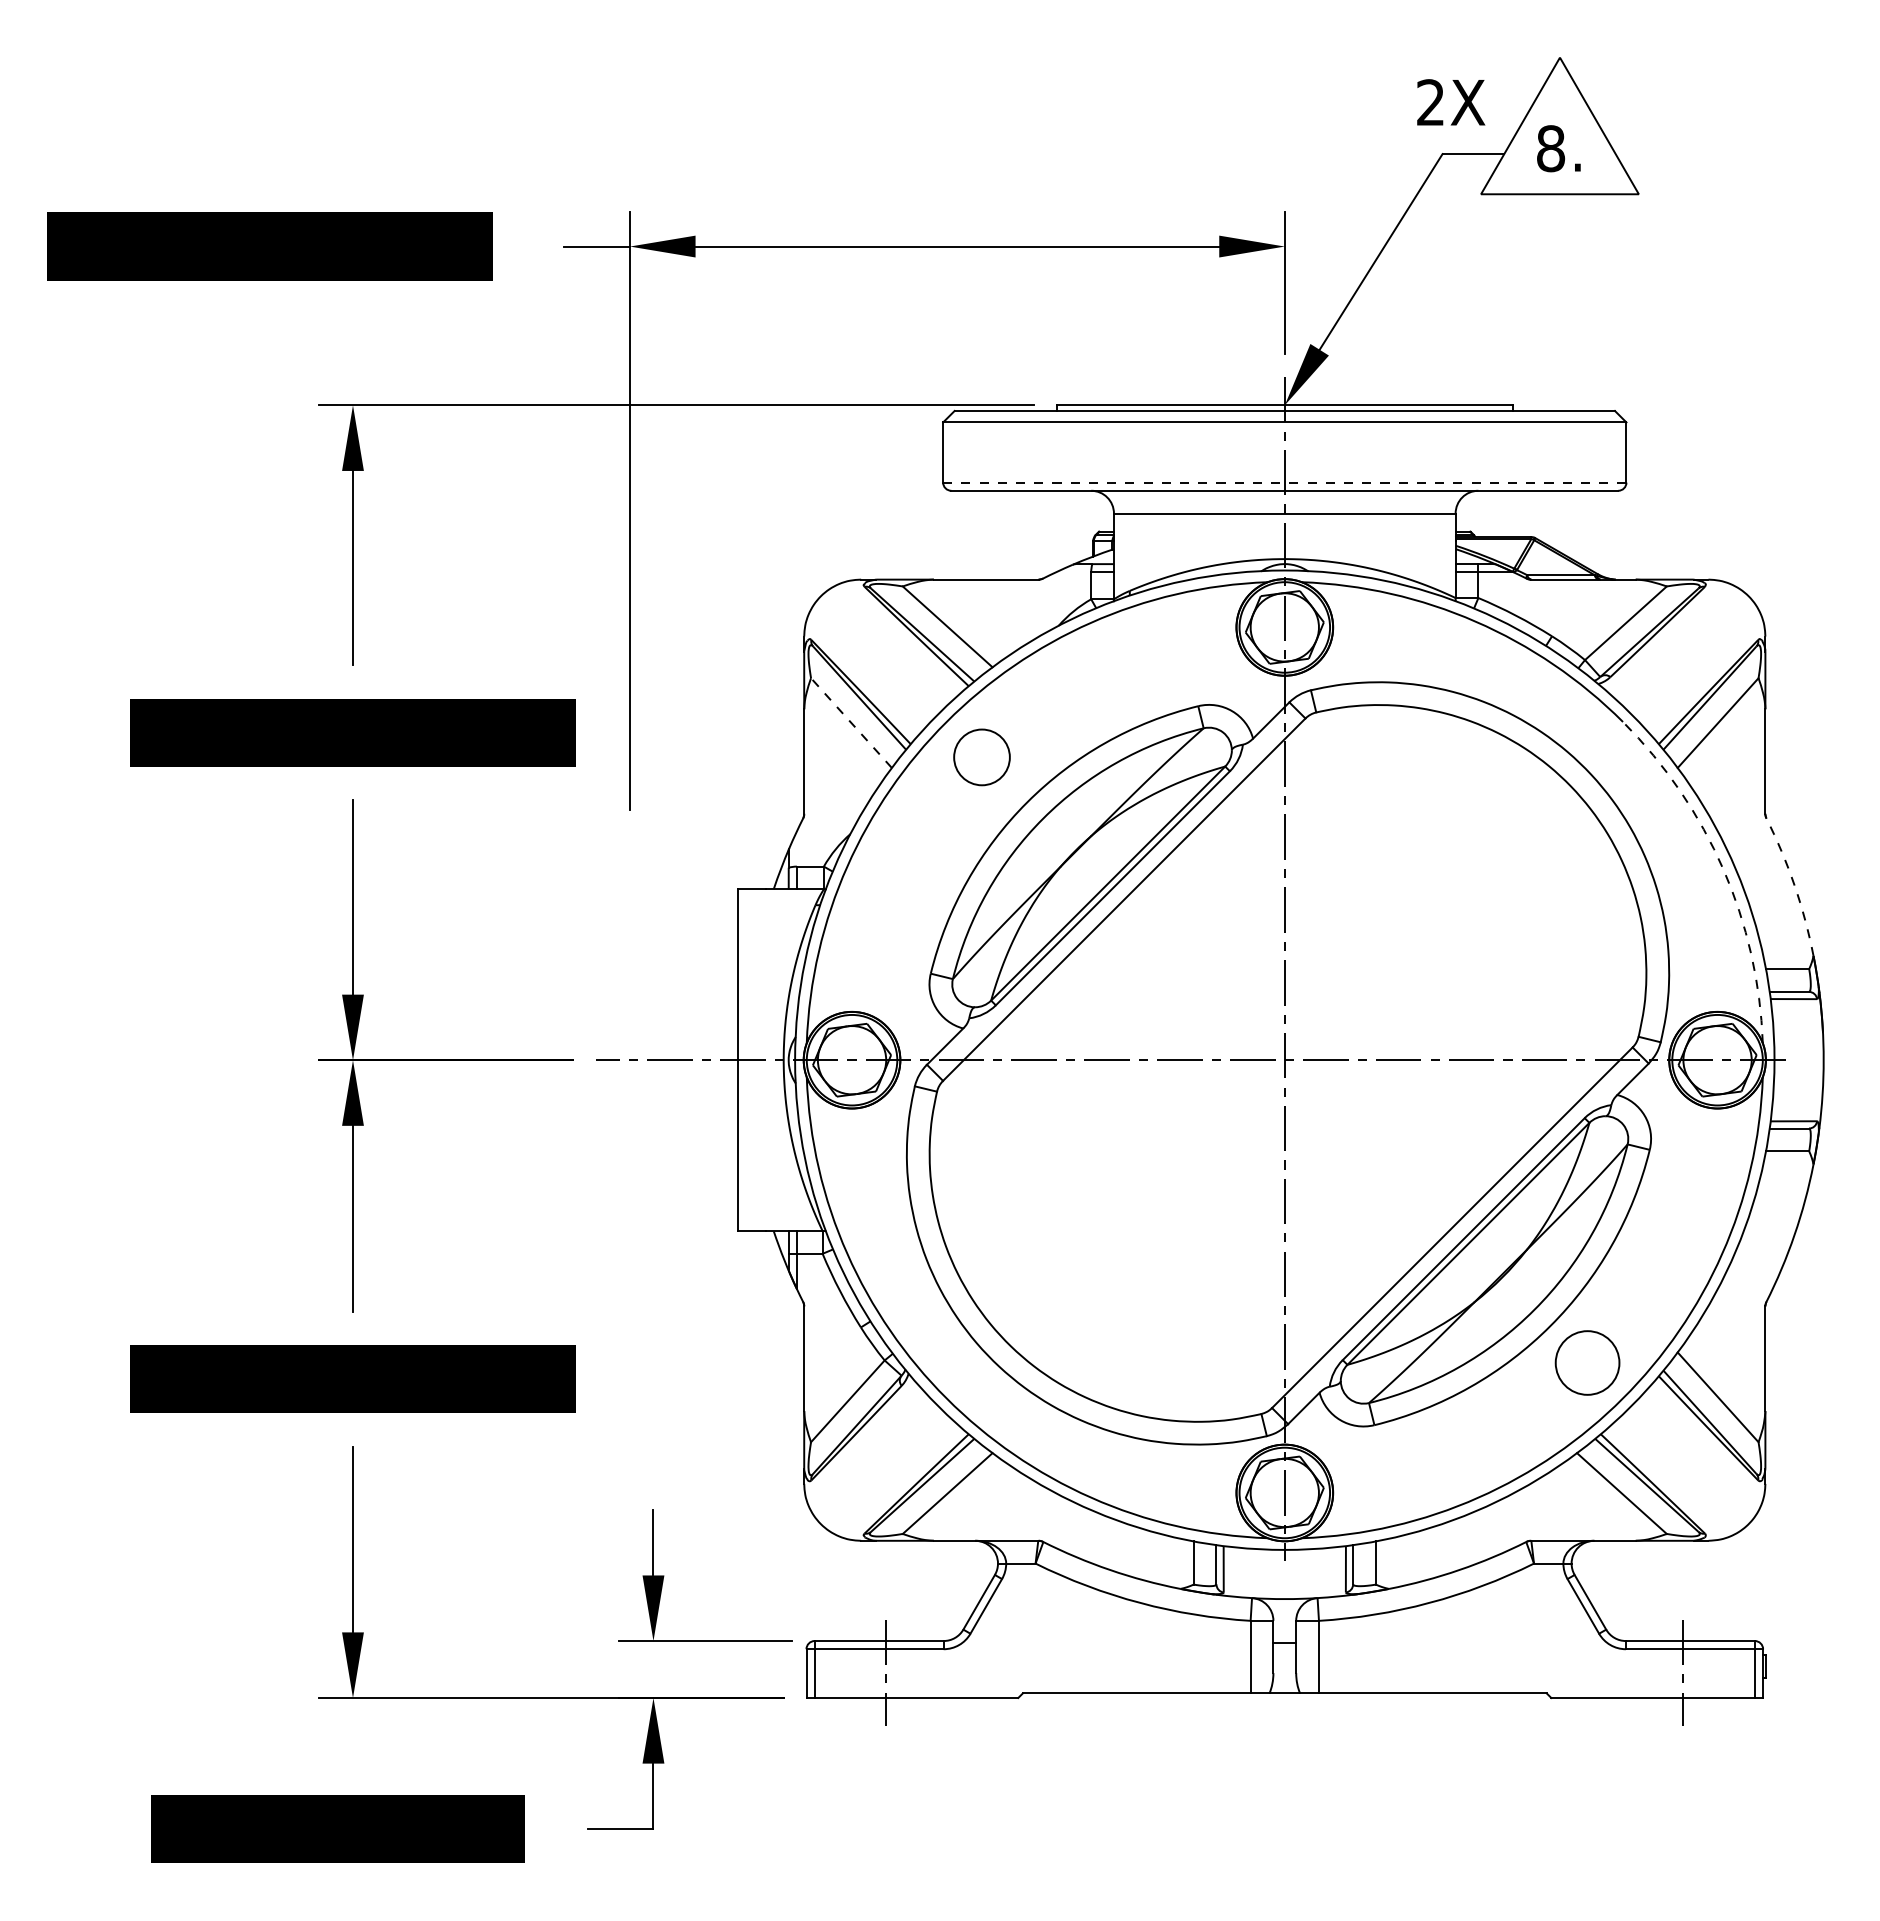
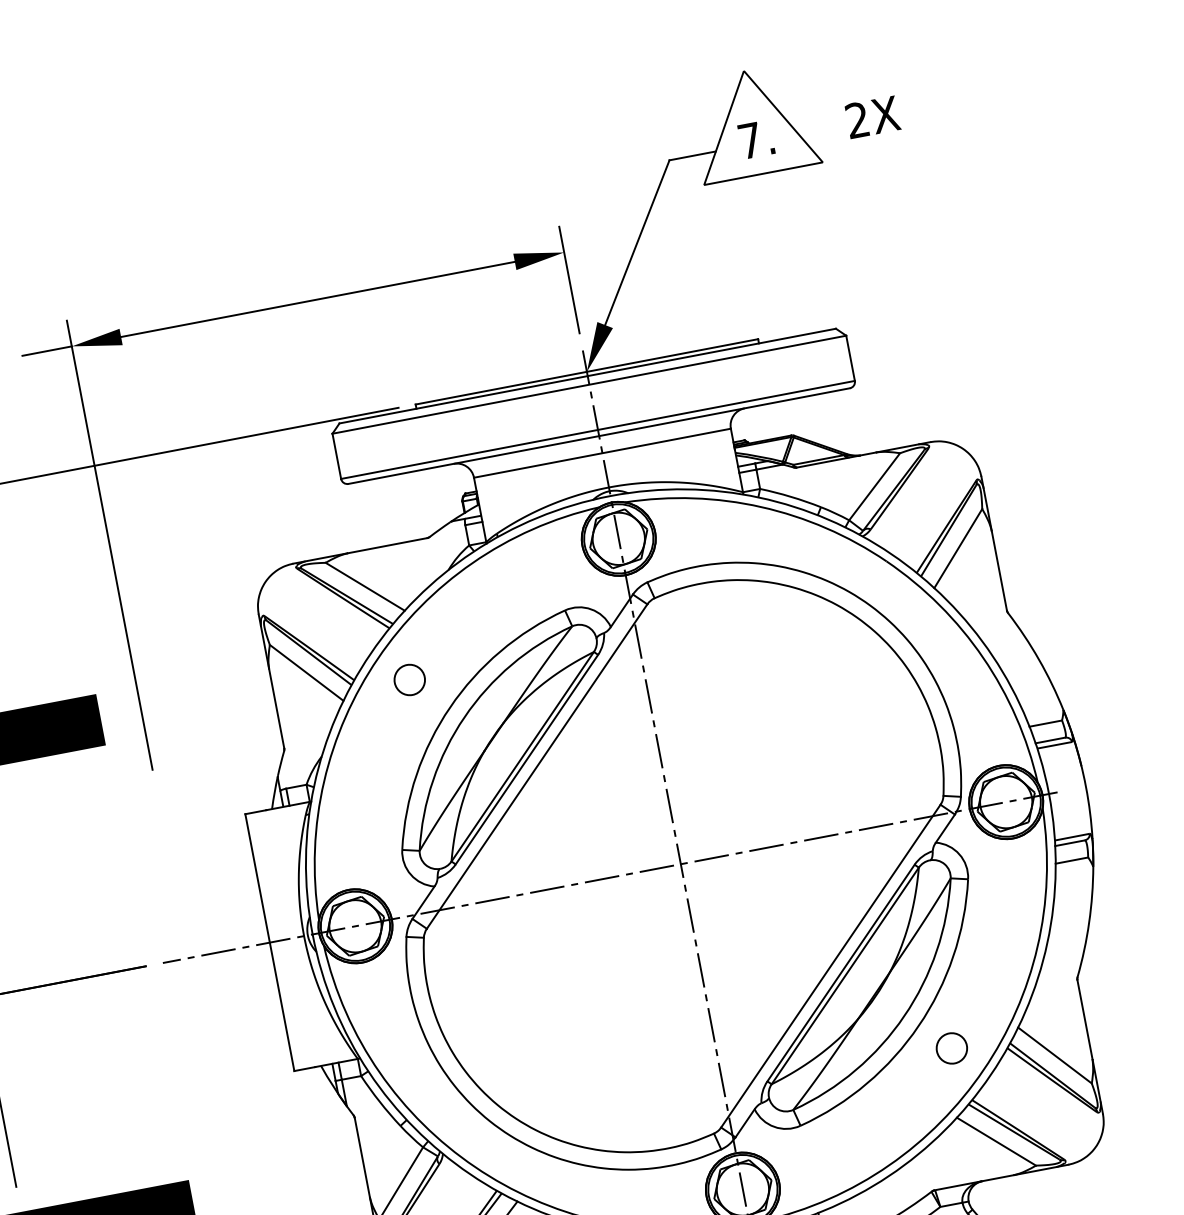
text: (1451, 102) -> (873, 117), moved
text: (1551, 148) -> (750, 140), 8. -> 7.
line: (1284, 482) -> (597, 429), dashed -> solid
line: (851, 722) -> (306, 672), dashed -> solid
circle: (981, 757) -> (409, 680), size x0.71
arc: (1723, 869) -> (983, 657), dashed -> solid
arc: (1794, 885) -> (1039, 659), dashed -> solid
circle: (1587, 1362) -> (951, 1048), size x0.62

